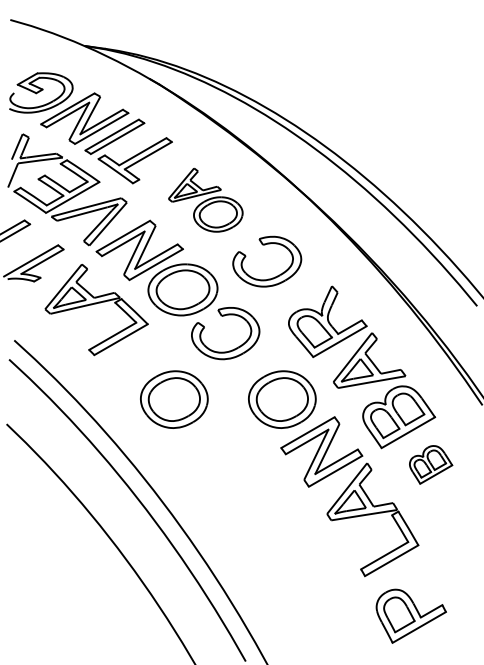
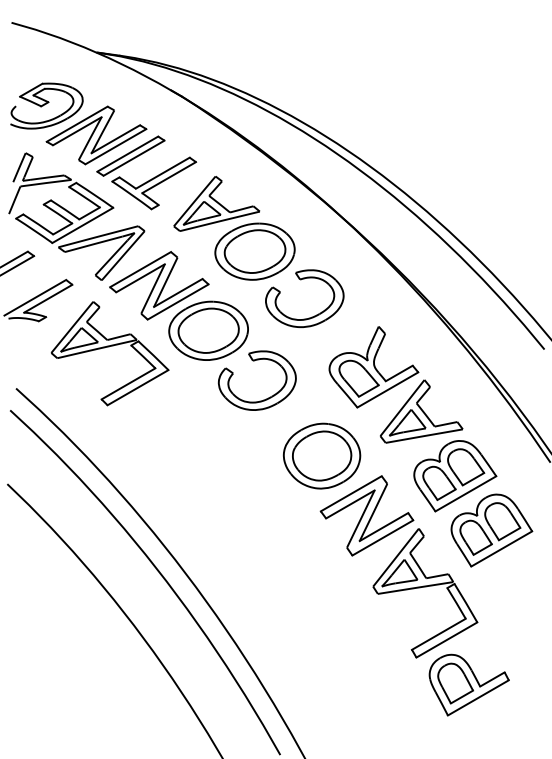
part: (205, 200) -> (234, 228), size x1.43
part: (174, 399) -> (198, 455), removed
part: (430, 464) -> (491, 530), size x1.67
part: (410, 615) -> (468, 684), moved

